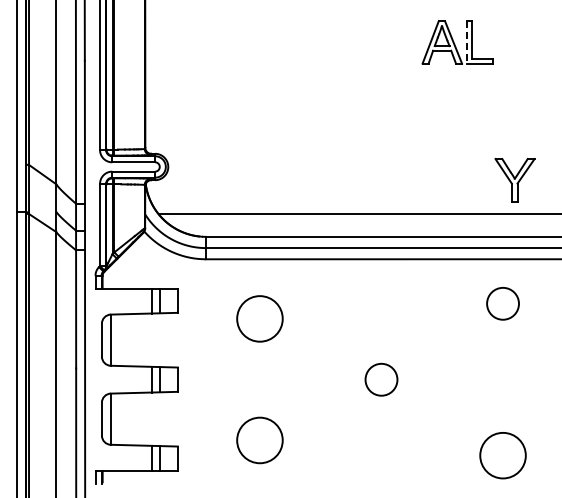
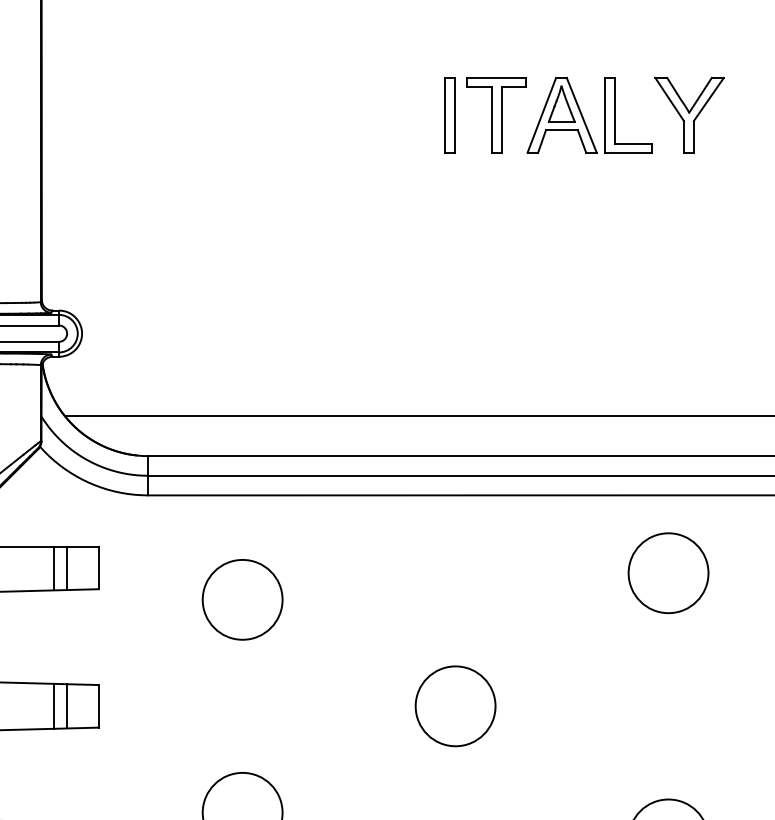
part: (398, 42) -> (485, 115), added
line: (466, 42) -> (604, 115), dashed -> solid
part: (514, 180) -> (688, 115), moved
circle: (502, 303) -> (667, 572), size x1.43
circle: (381, 379) -> (455, 706), size x1.43

